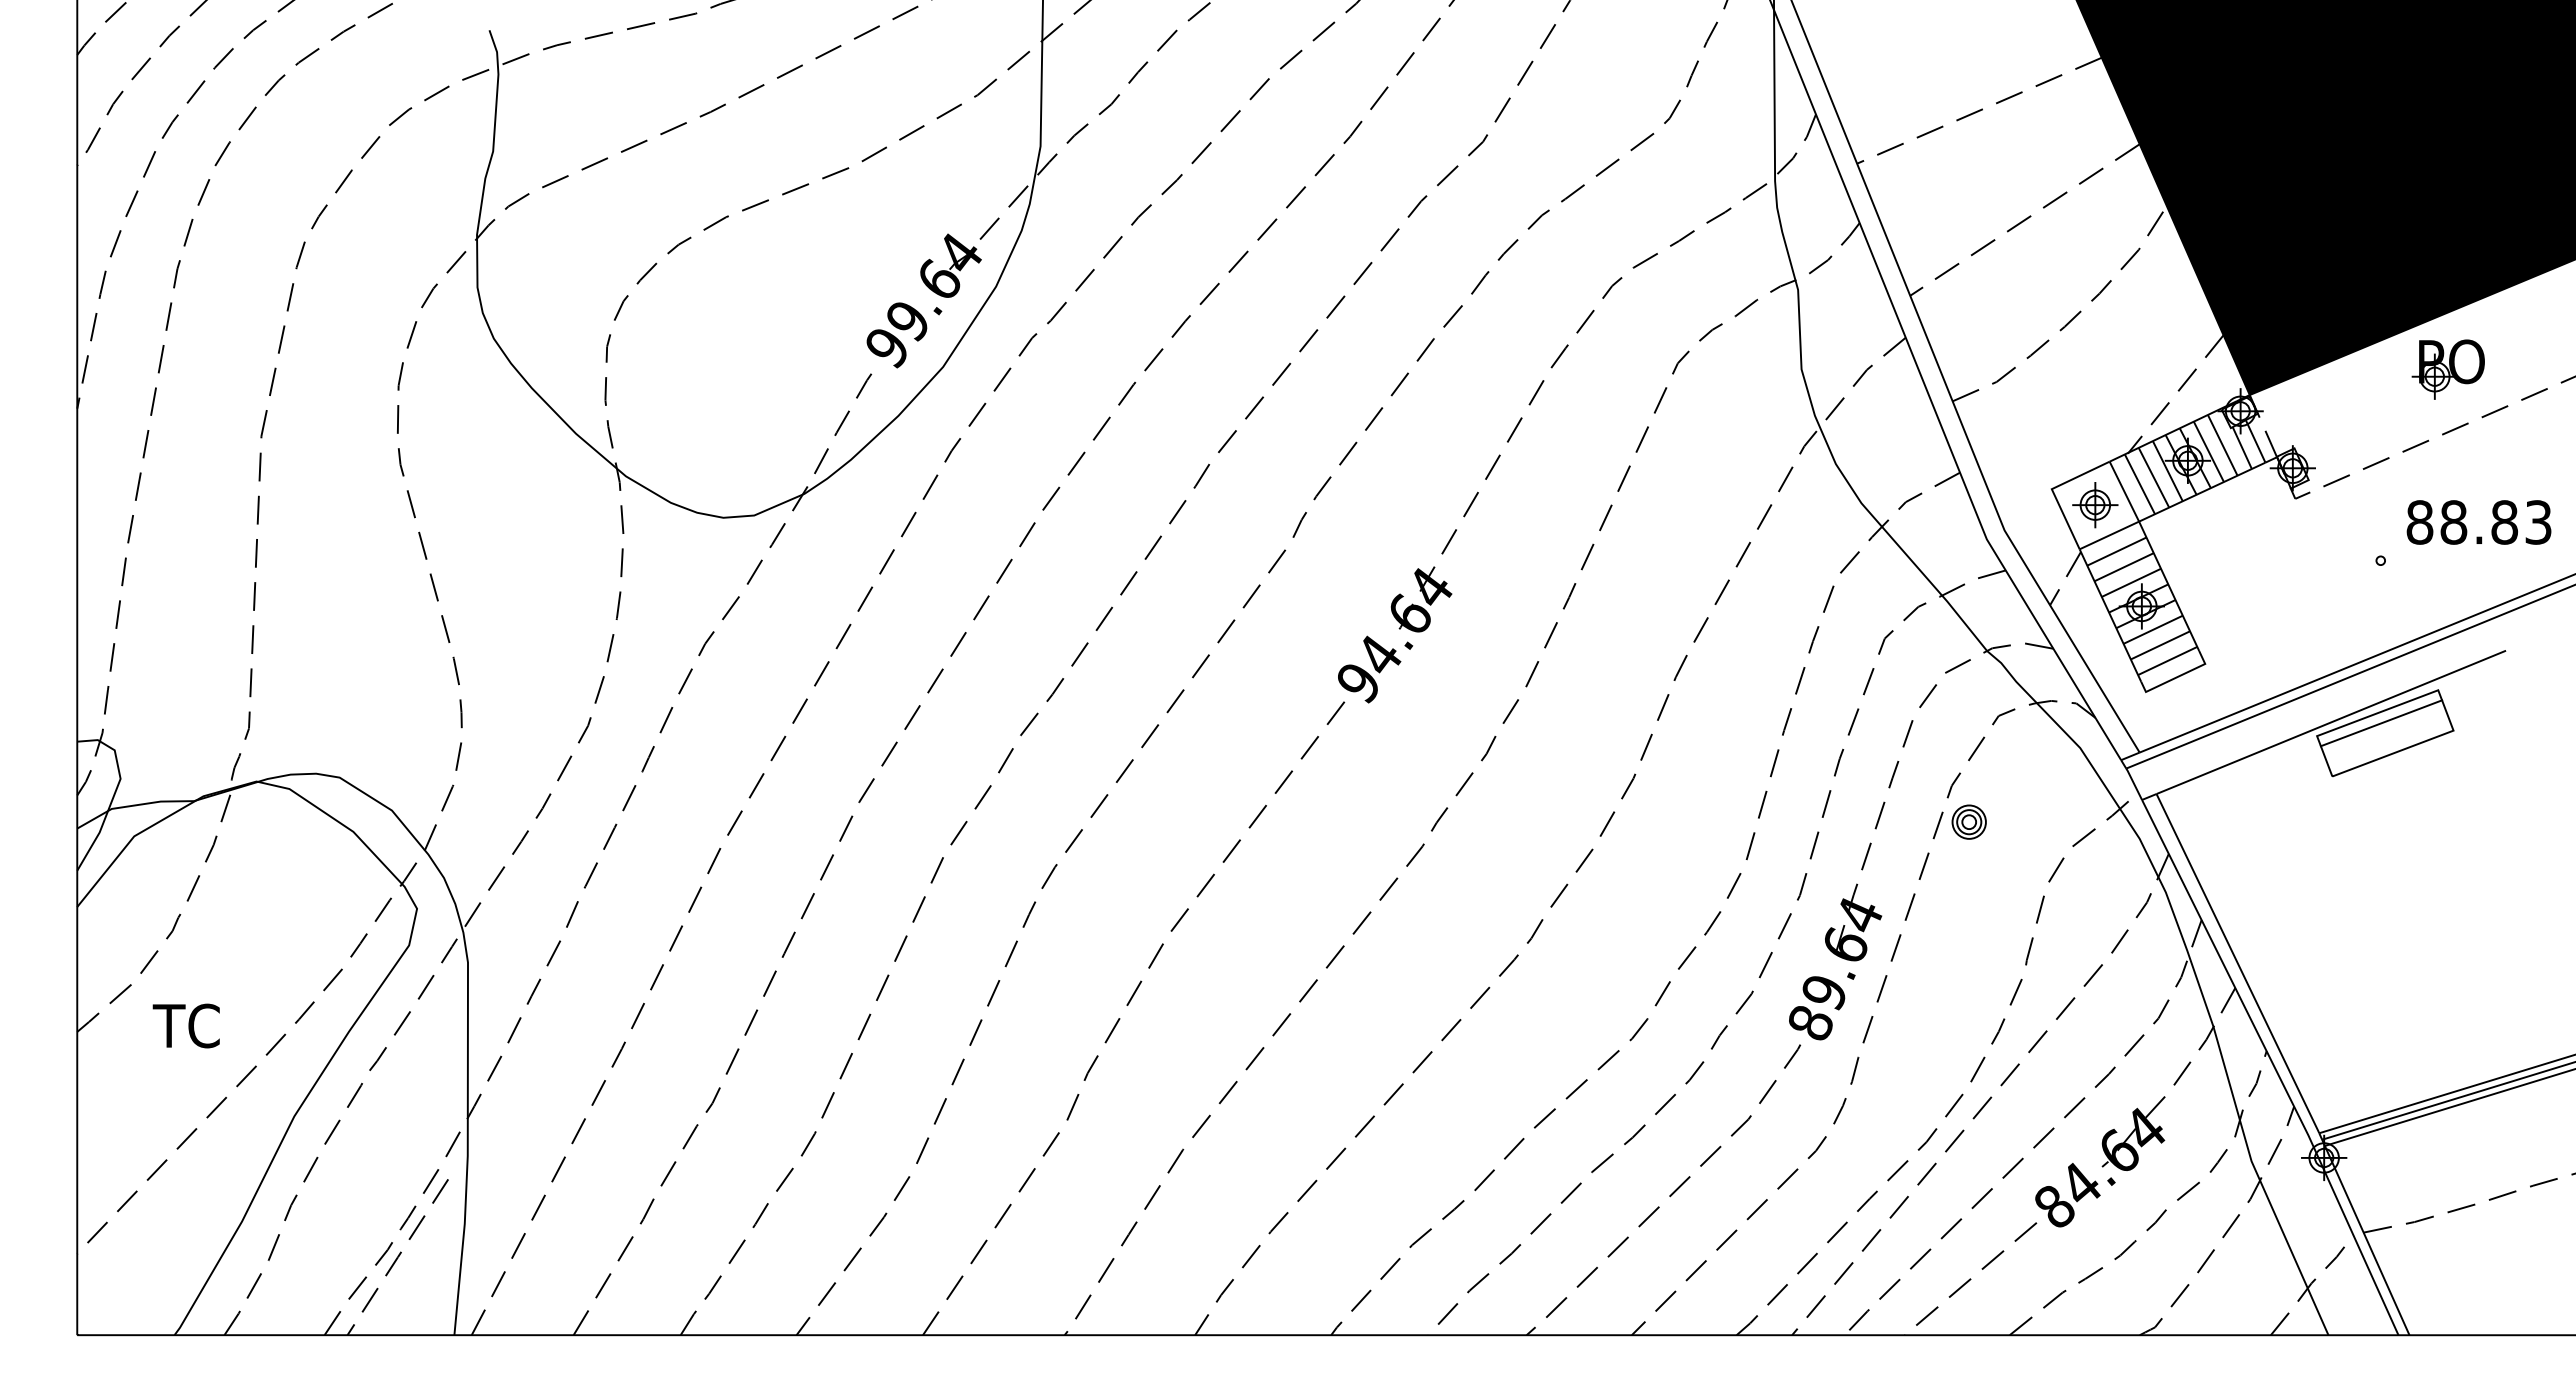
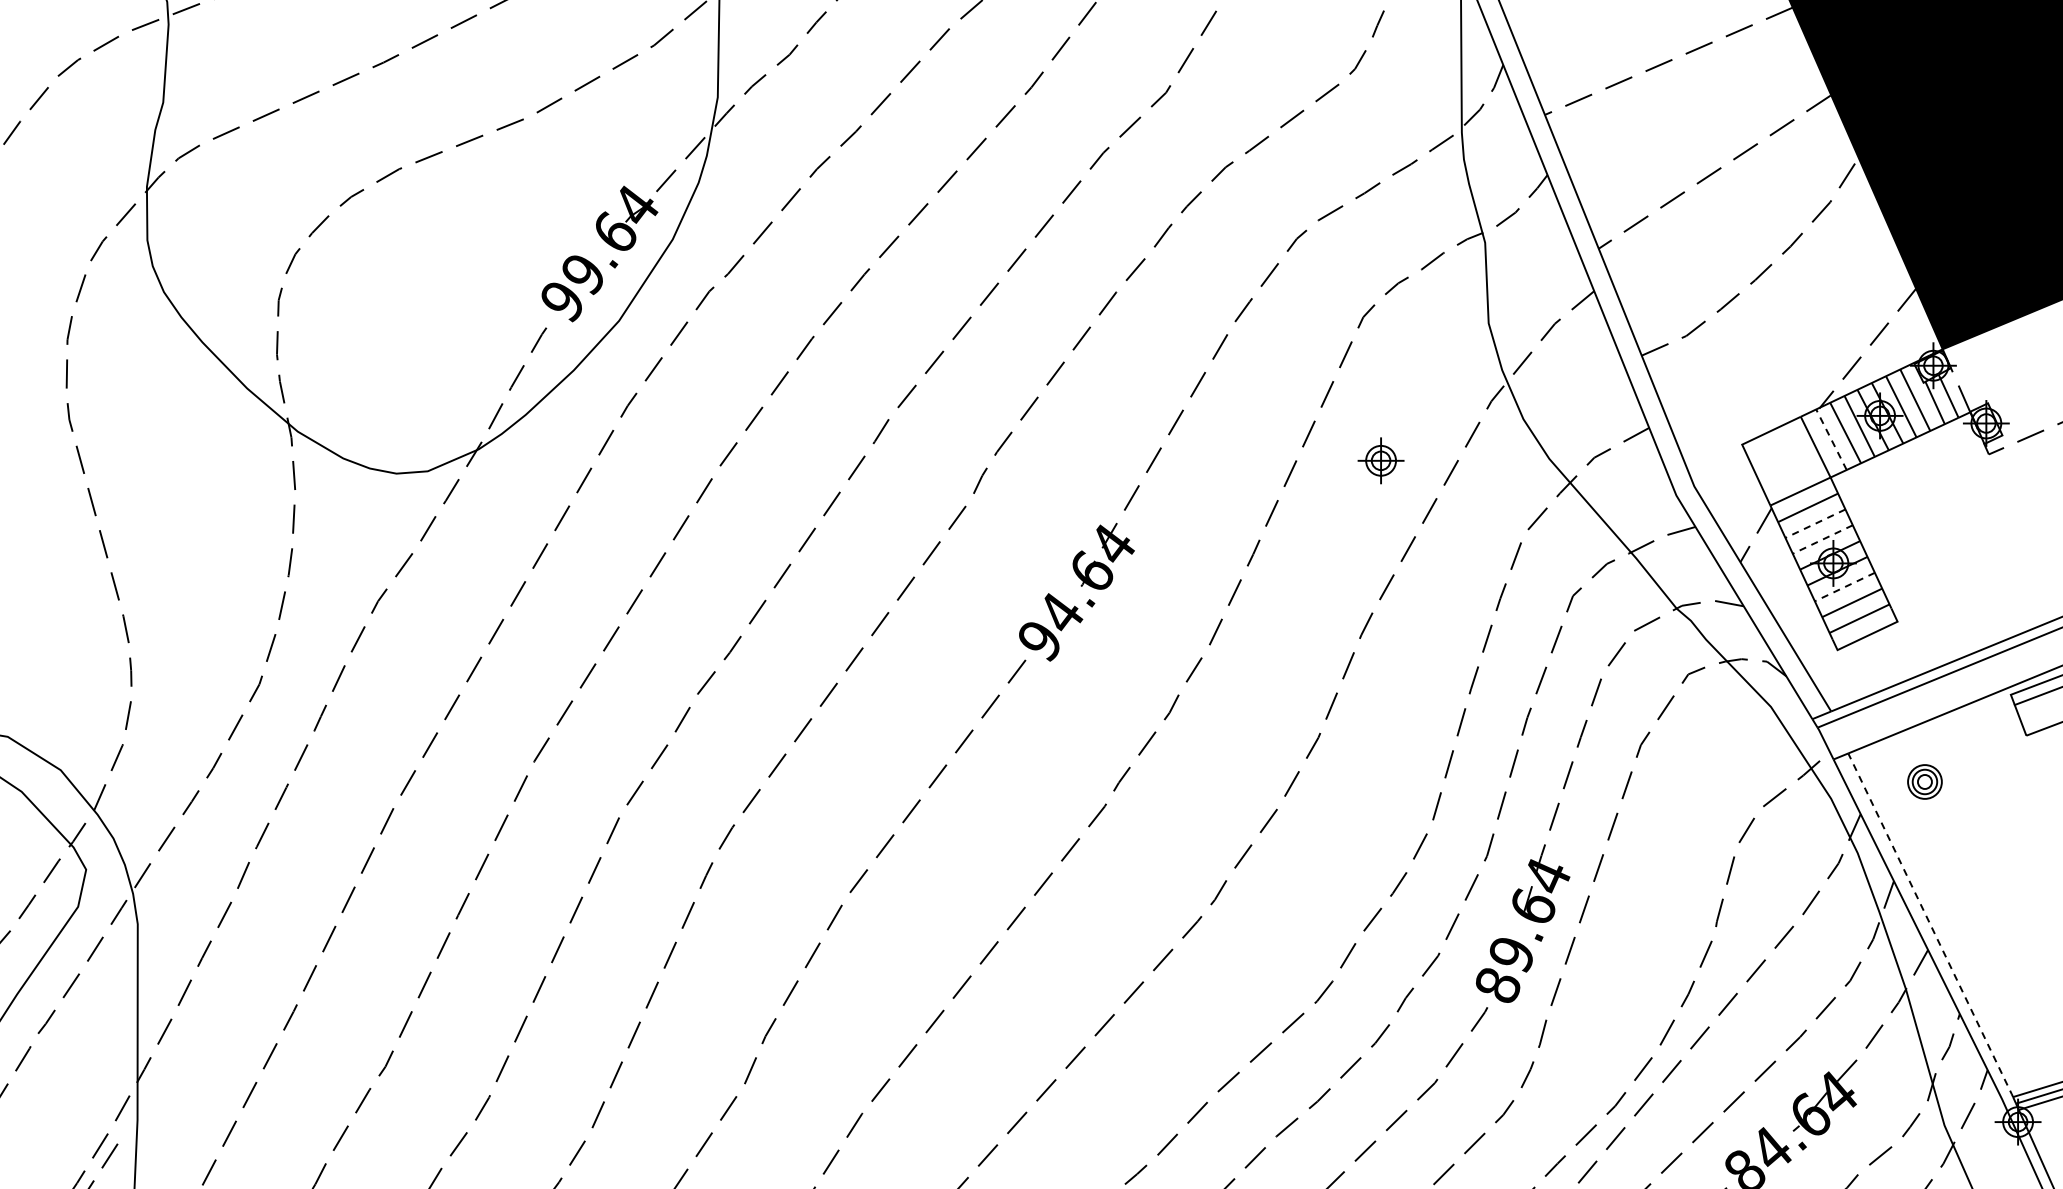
line: (2139, 483) -> (1831, 438), solid -> dashed
part: (2095, 505) -> (1381, 461), moved
line: (2124, 567) -> (1815, 523), solid -> dashed
line: (2131, 582) -> (1822, 539), solid -> dashed
line: (2153, 629) -> (1845, 586), solid -> dashed
part: (1968, 821) -> (1924, 781), moved
line: (2238, 964) -> (1931, 926), solid -> dashed

